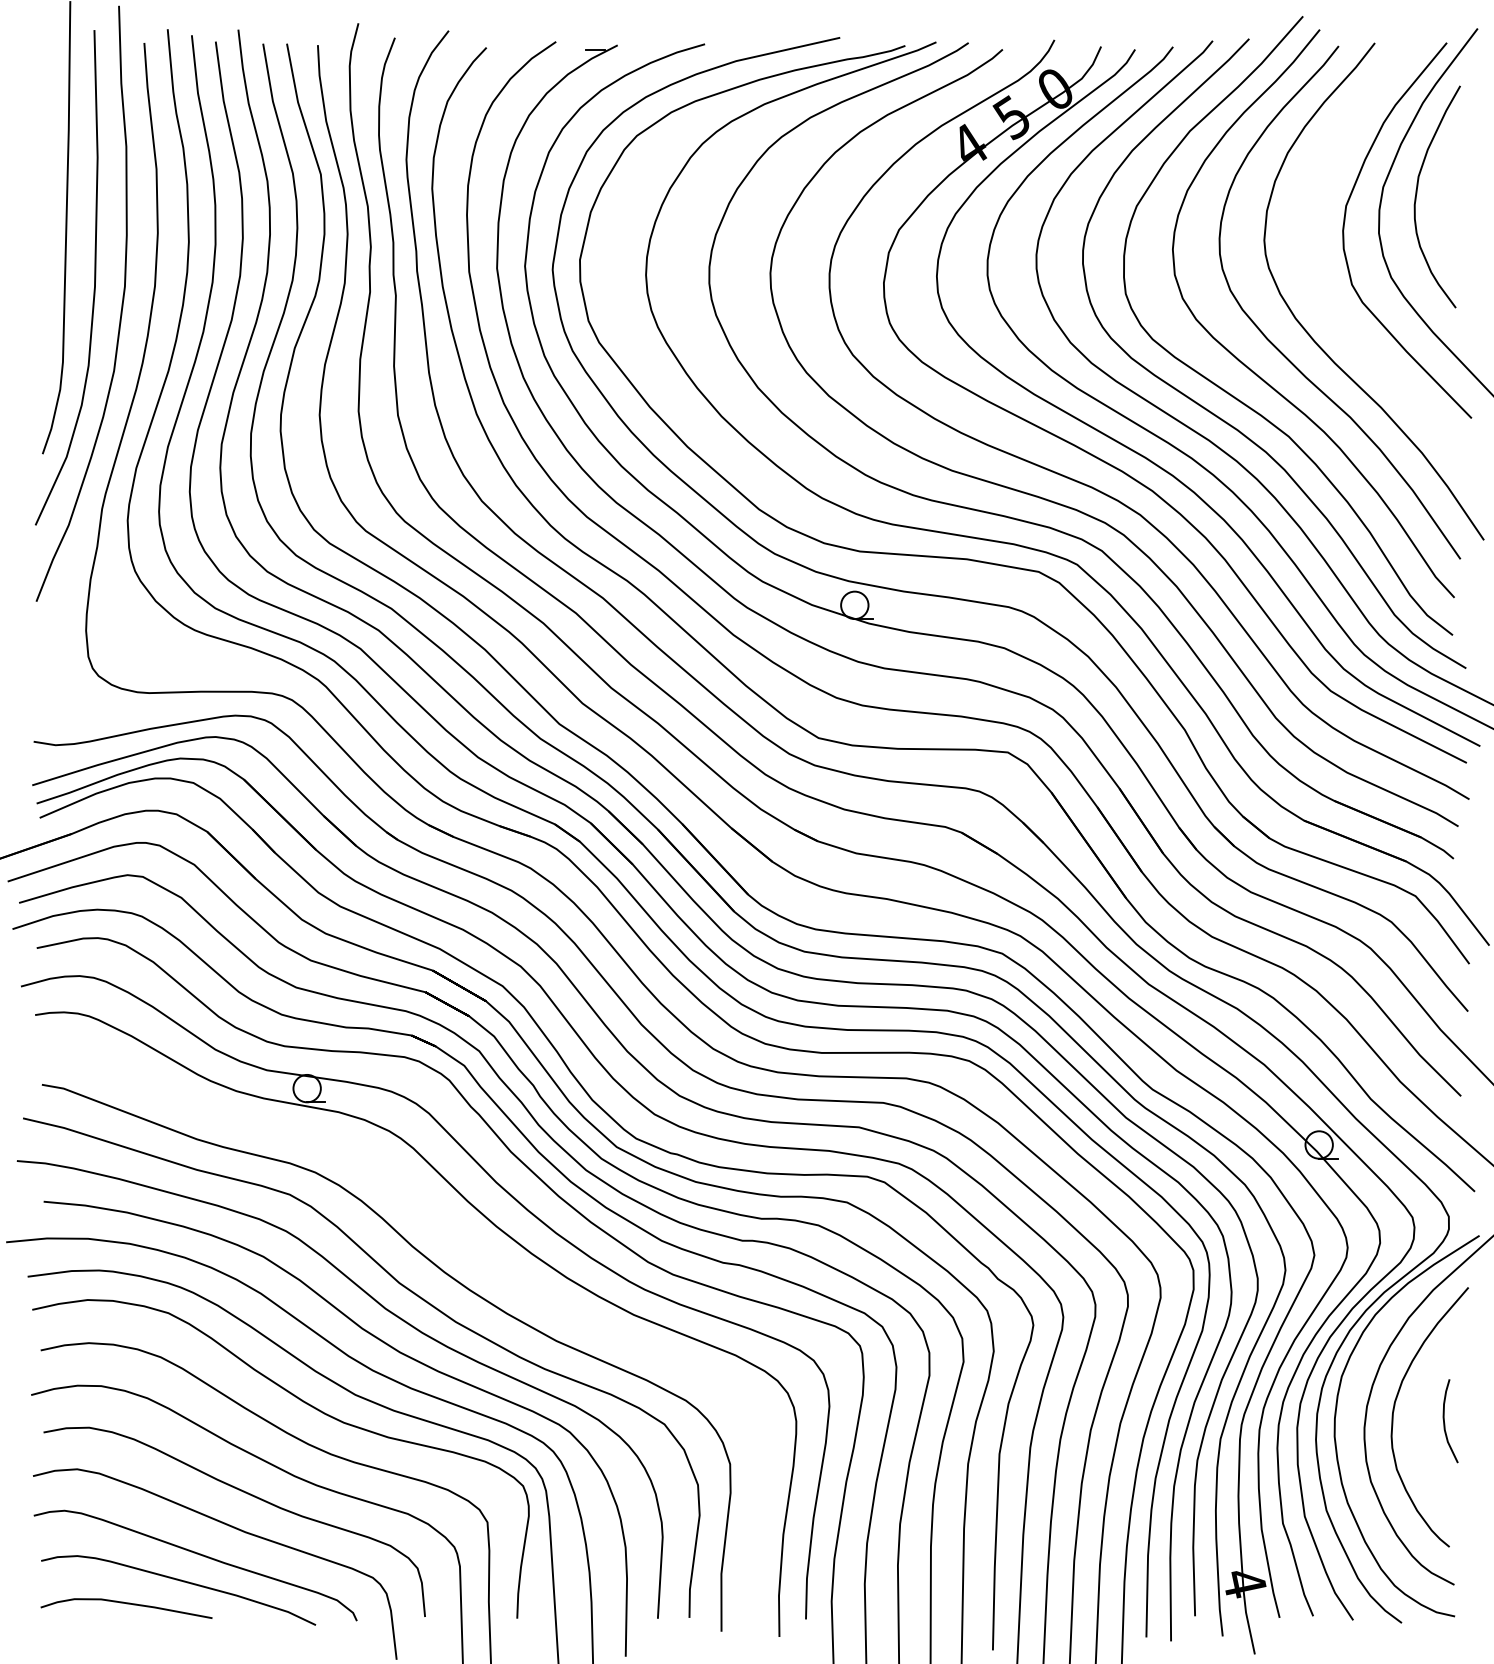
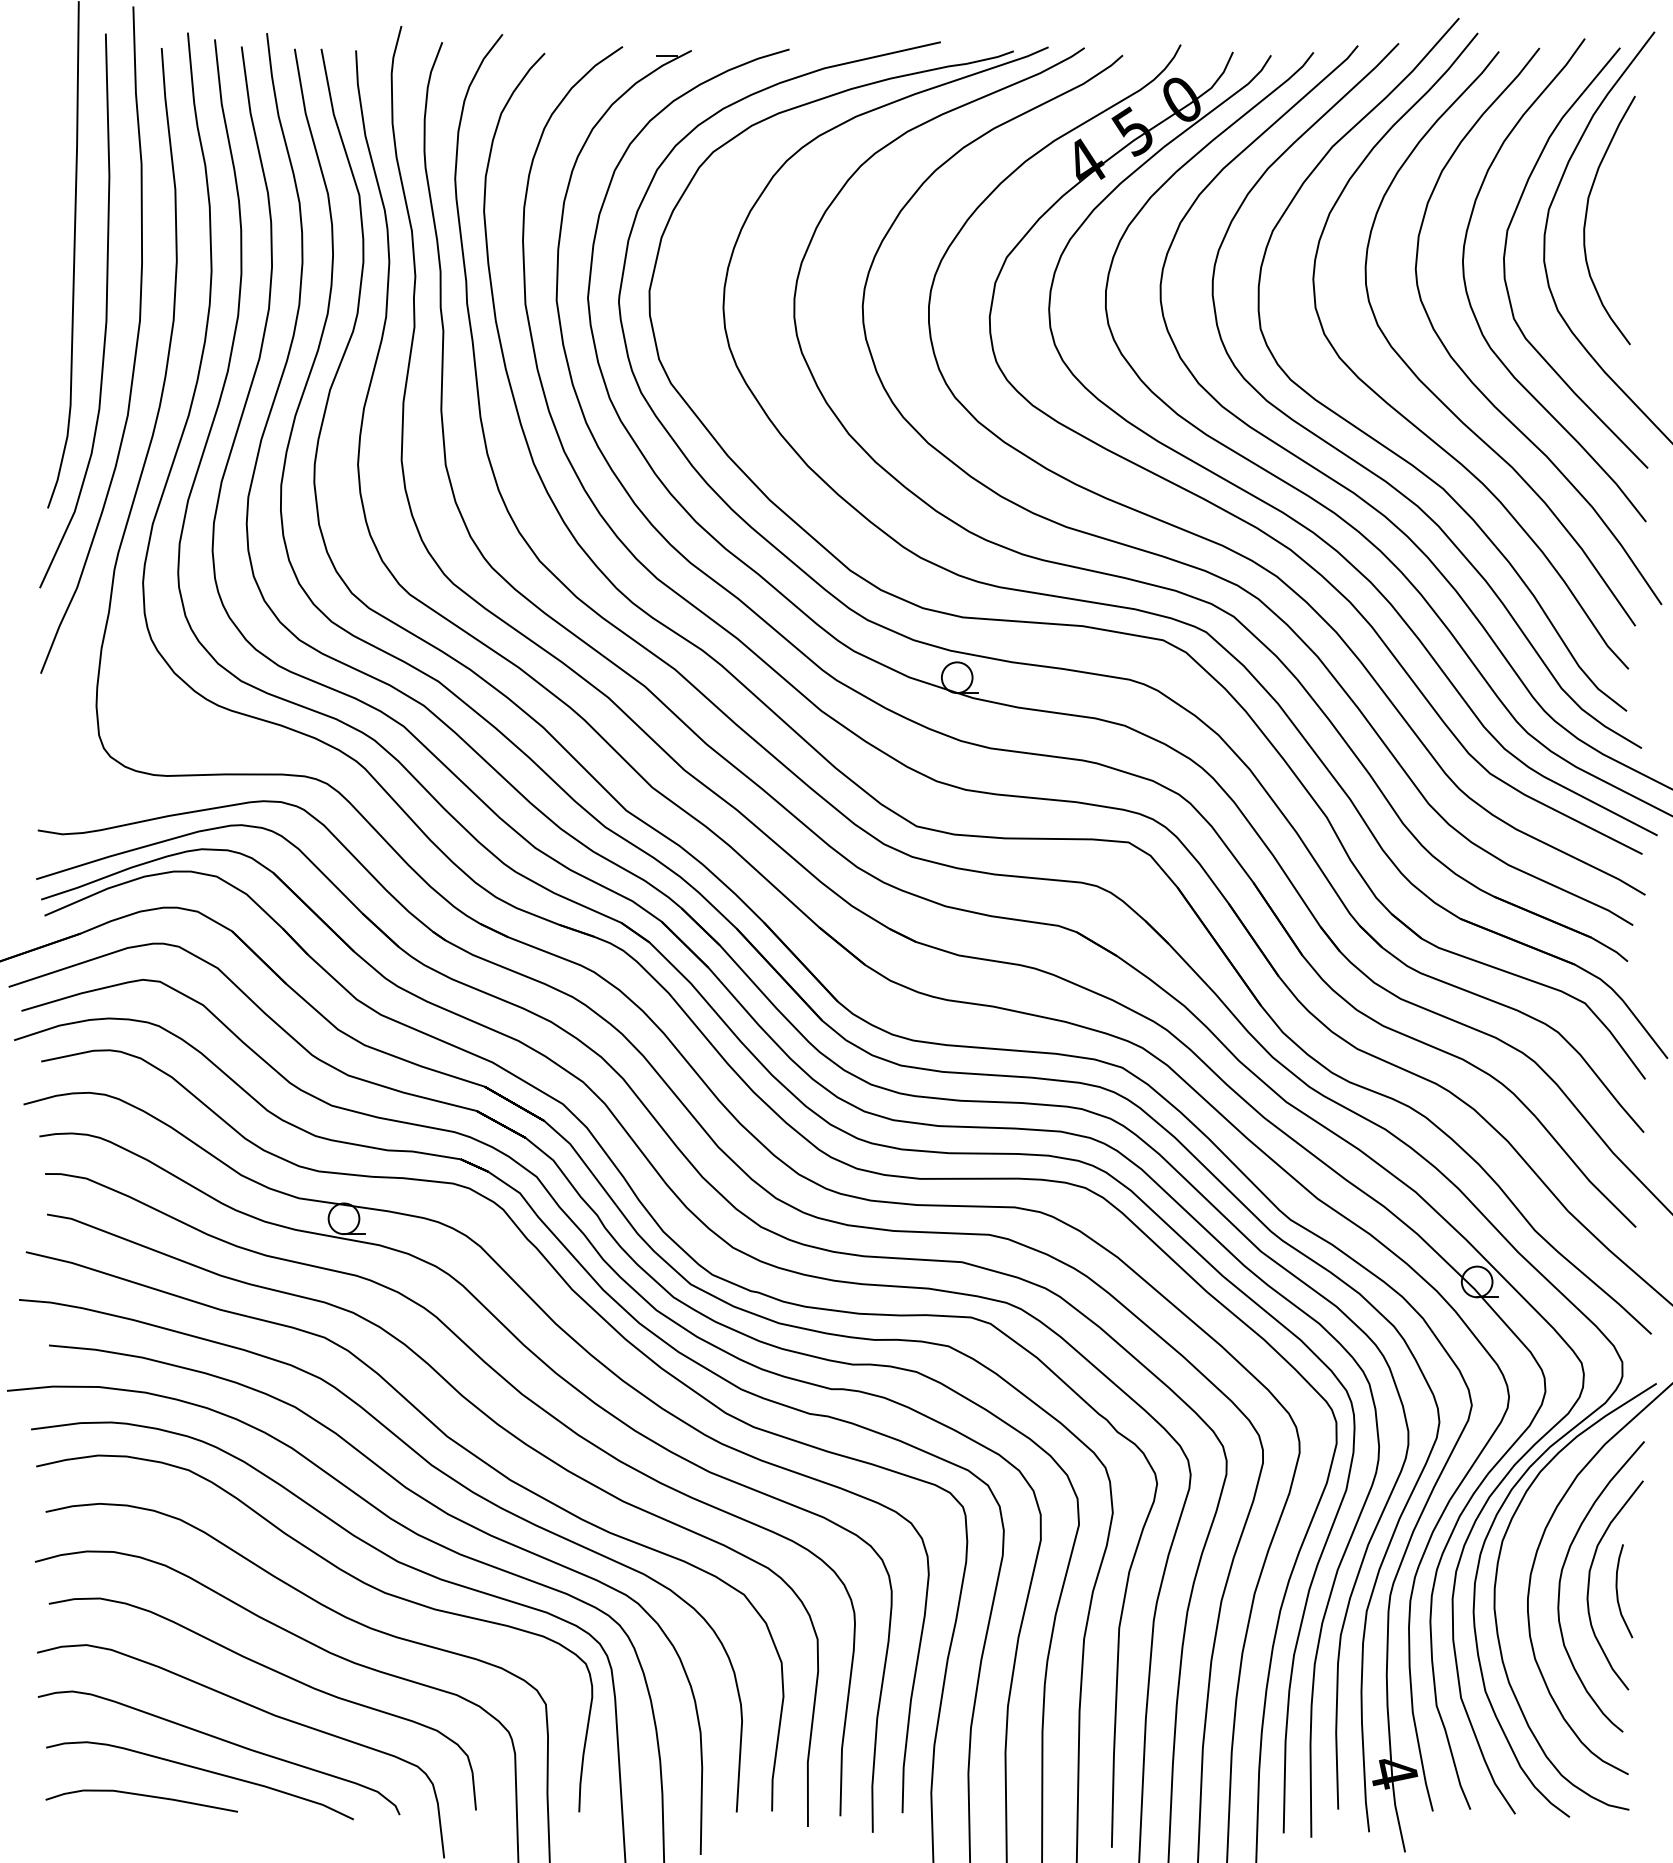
curve: (1317, 280) -> (1475, 314), added
curve: (468, 1248) -> (524, 1397), added
curve: (1419, 1416) -> (1589, 1585), added

